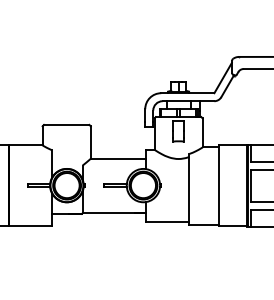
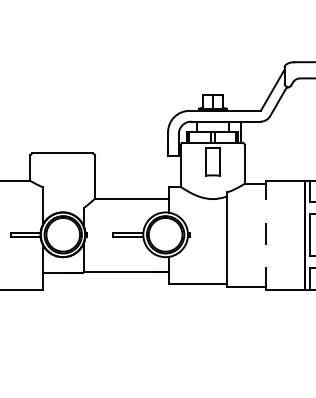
line: (218, 185) -> (266, 234), solid -> dashed

